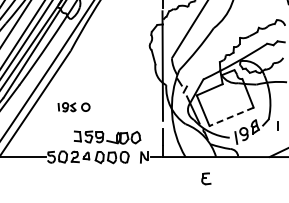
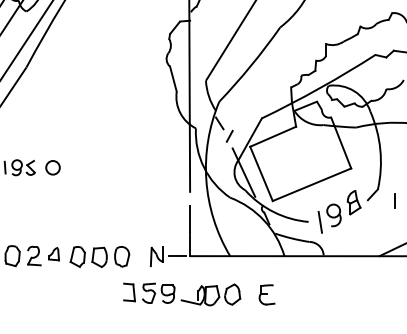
line: (231, 116) -> (311, 184), dashed -> solid
part: (107, 137) -> (182, 294), moved

